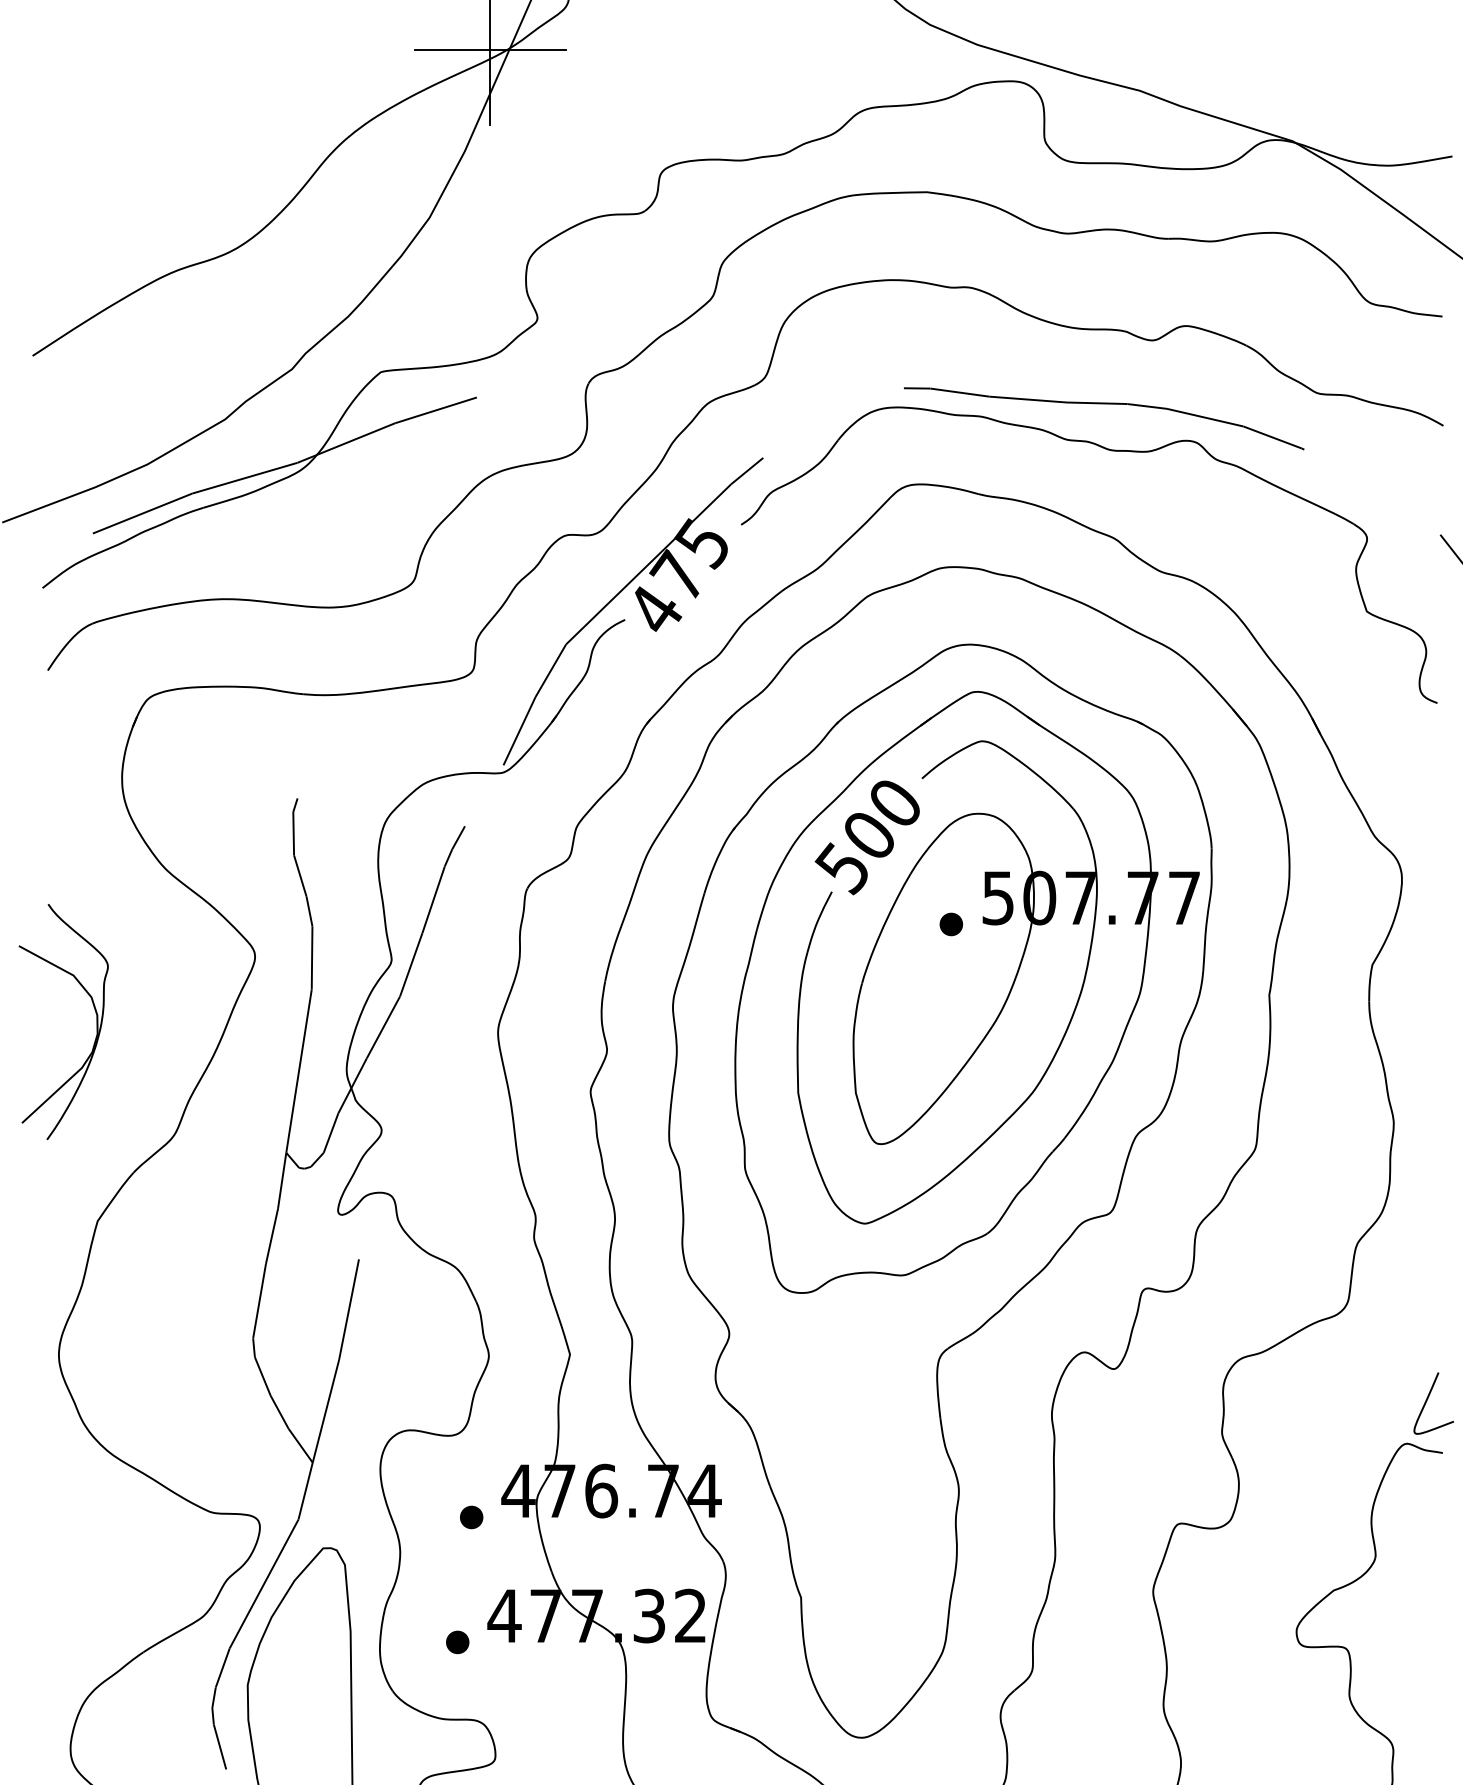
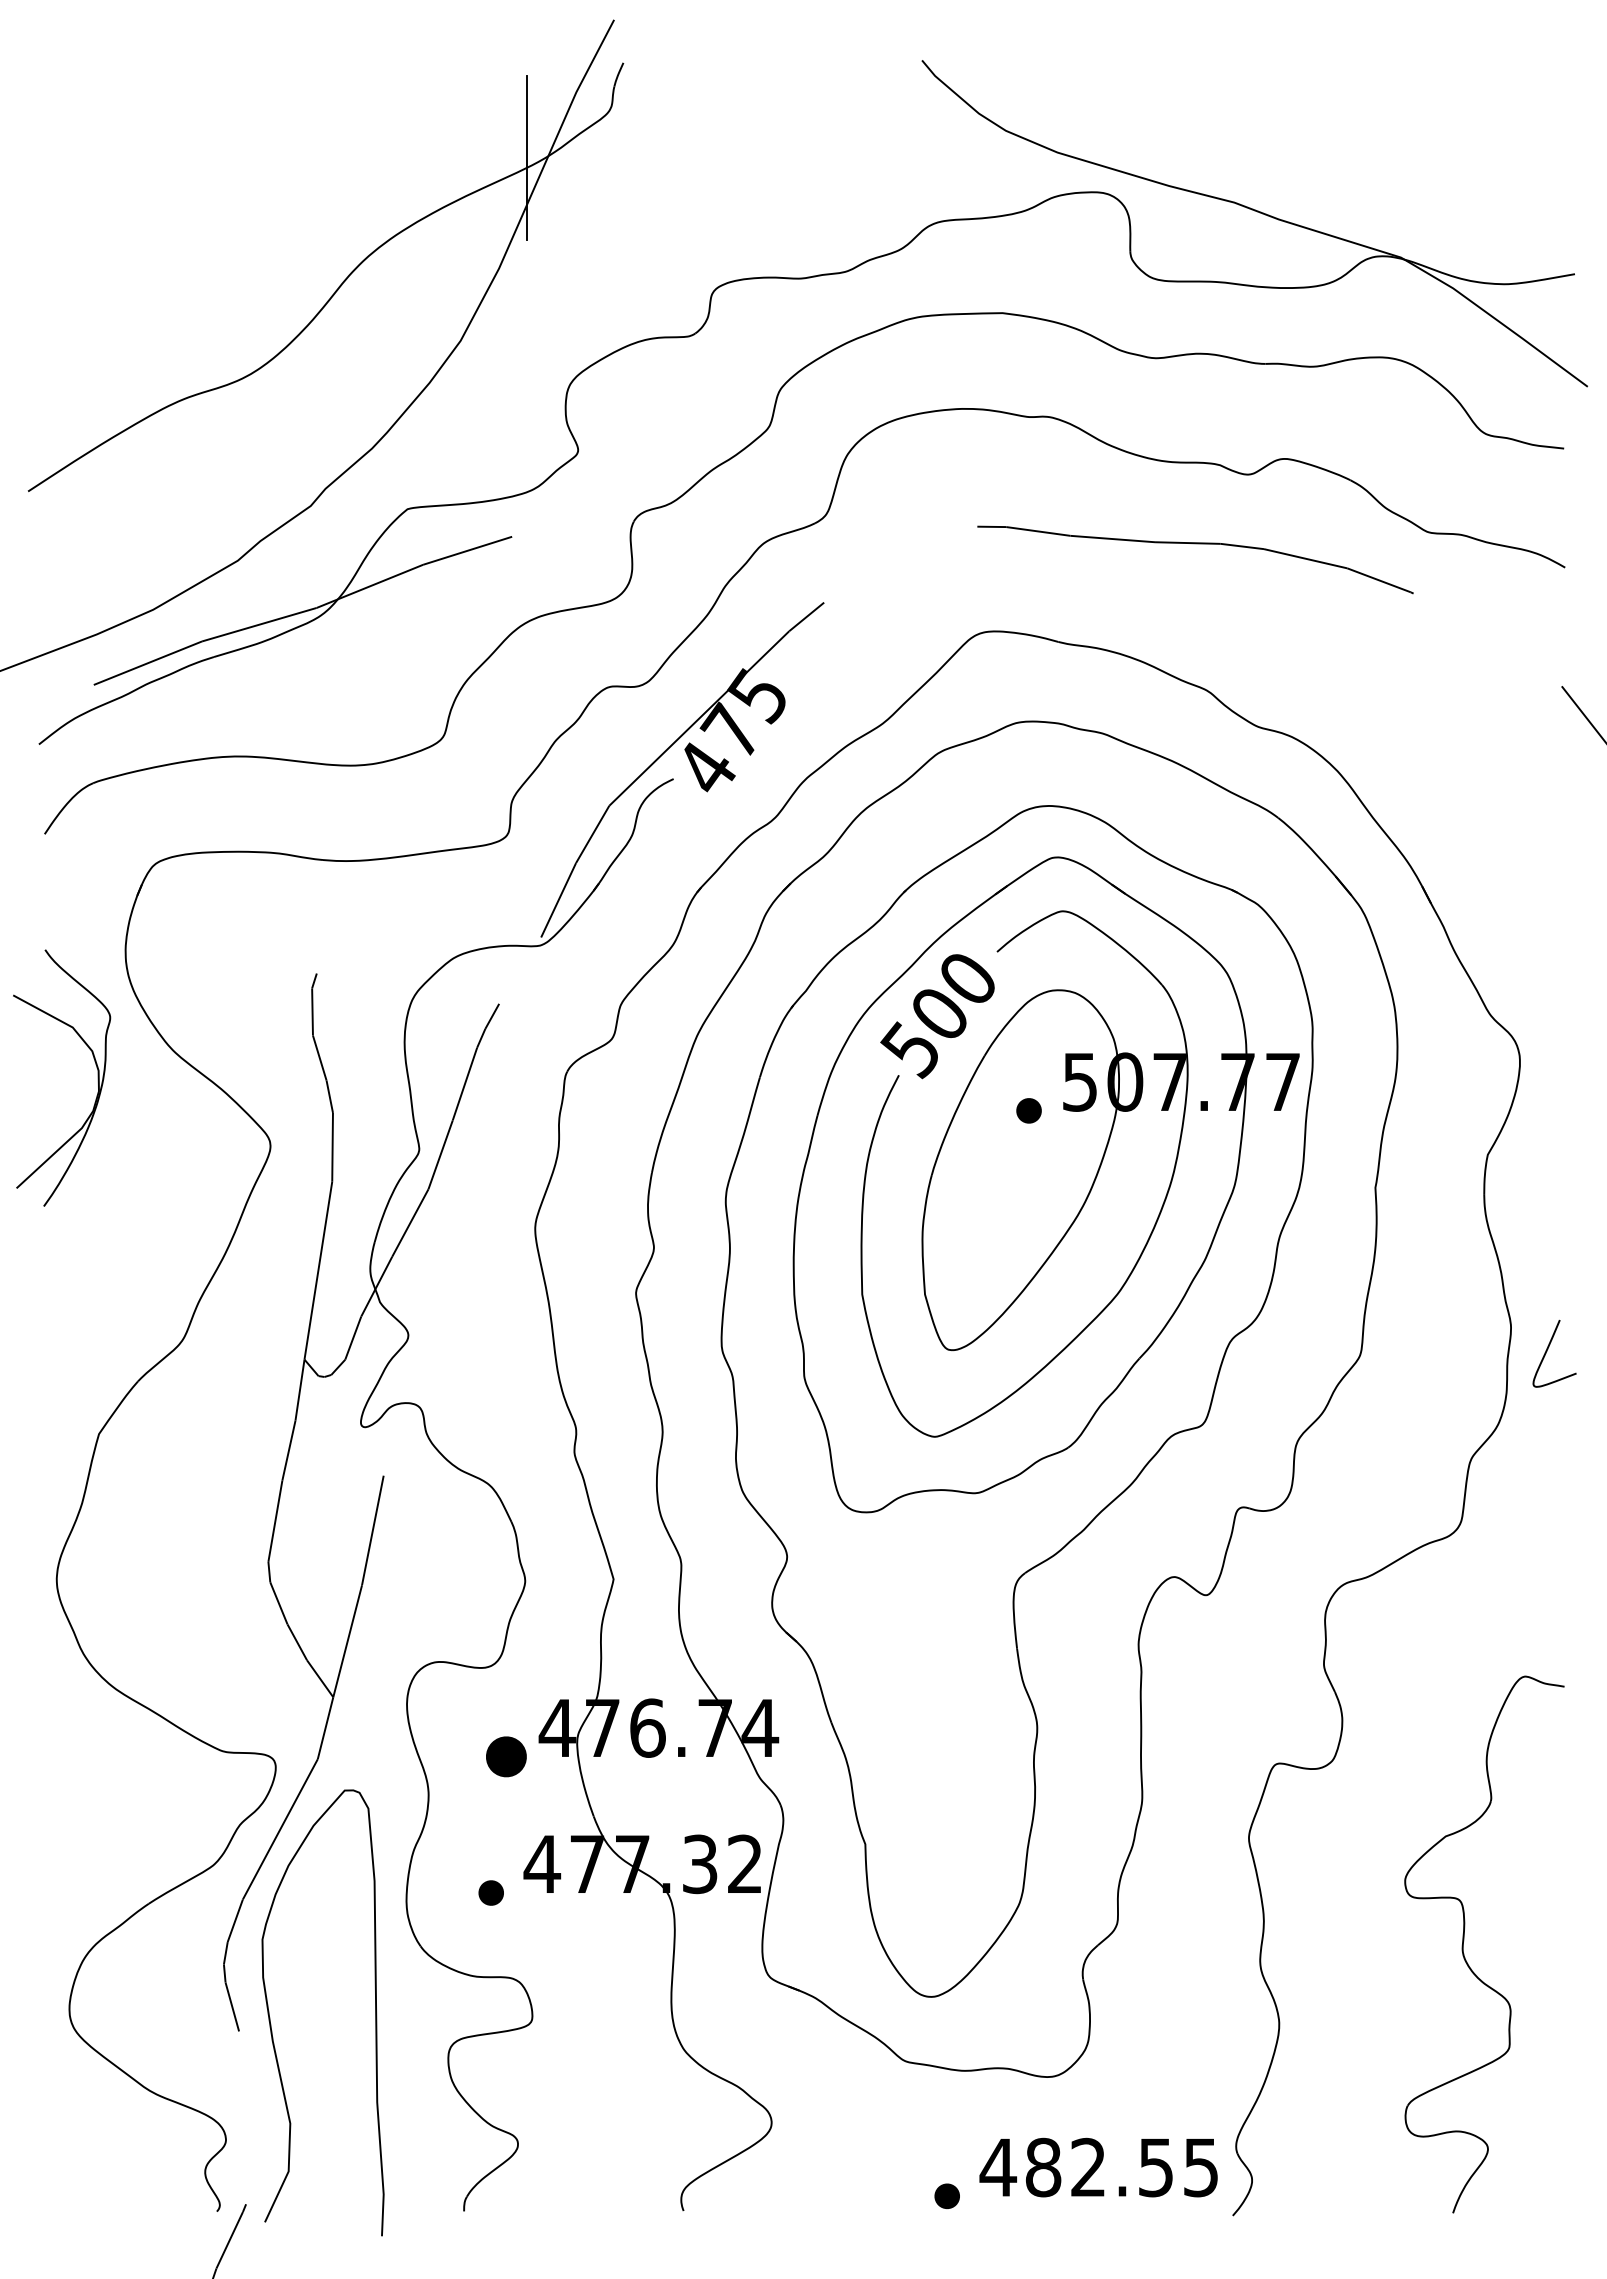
line: (490, 49) -> (526, 157), removed
part: (1111, 451) -> (1203, 595), removed
part: (96, 1021) -> (97, 1077), moved
curve: (1428, 1399) -> (1548, 1349), moved
part: (471, 1517) -> (506, 1756), size x1.6

